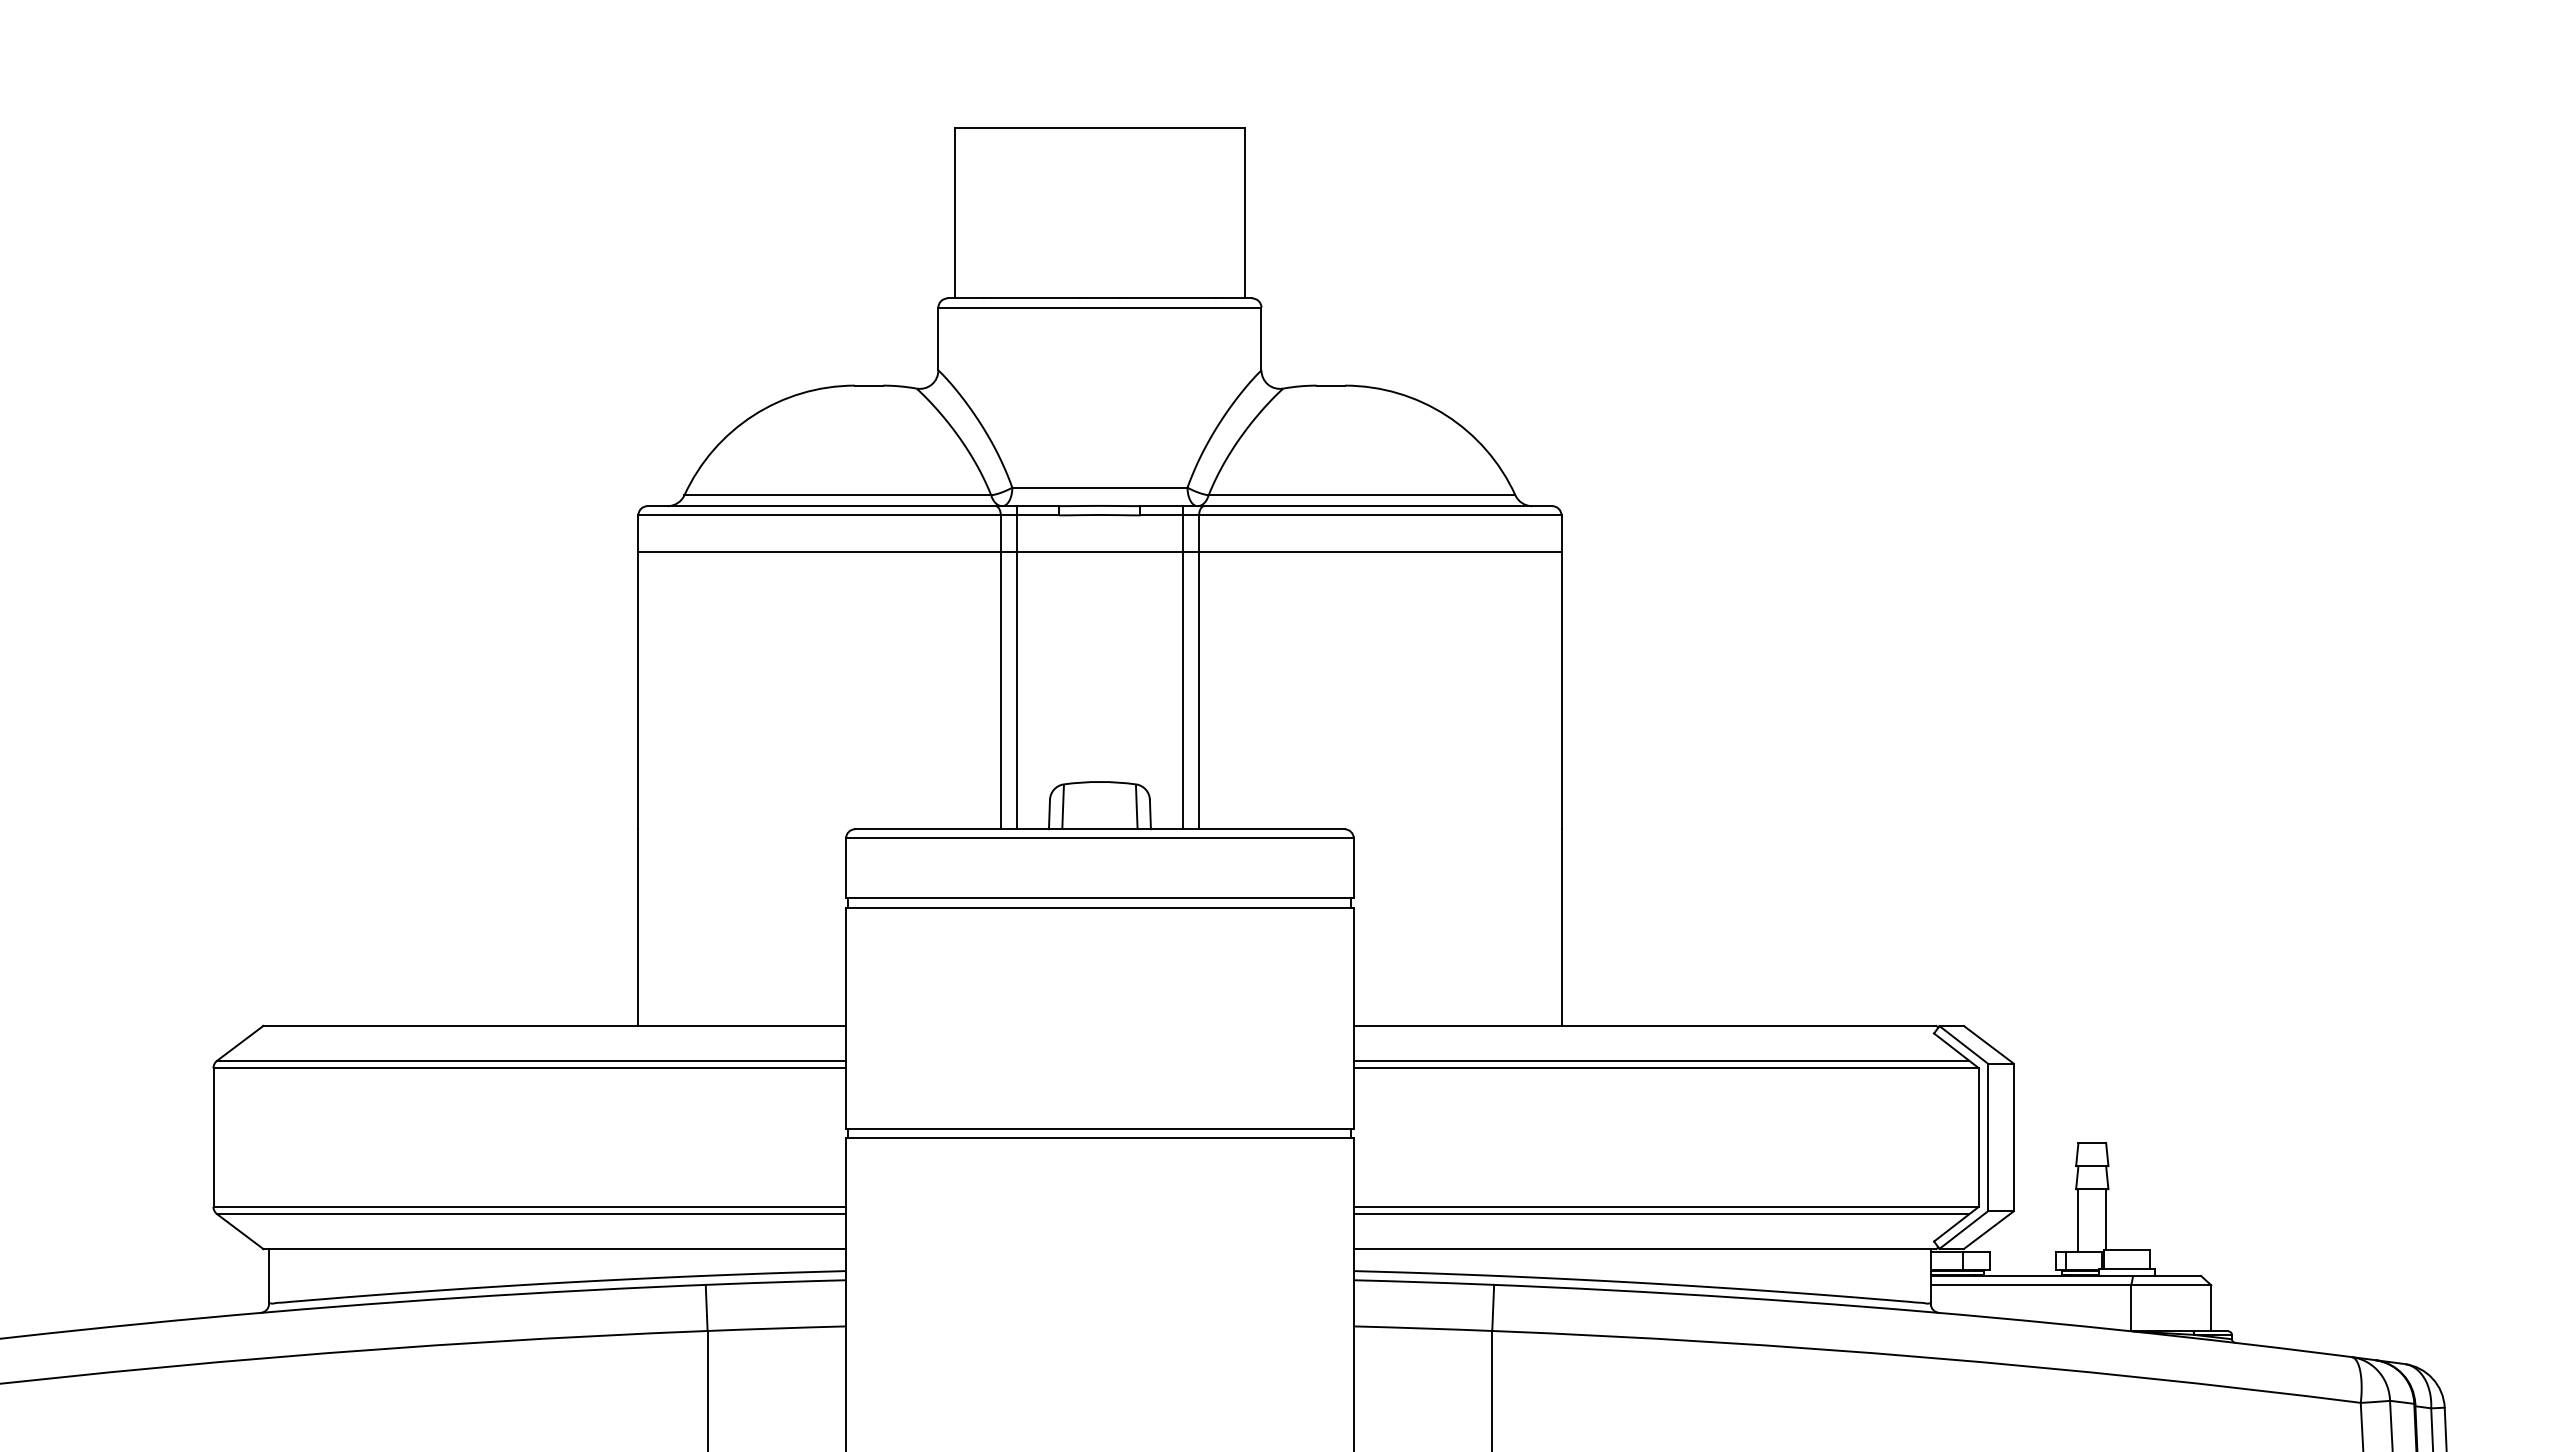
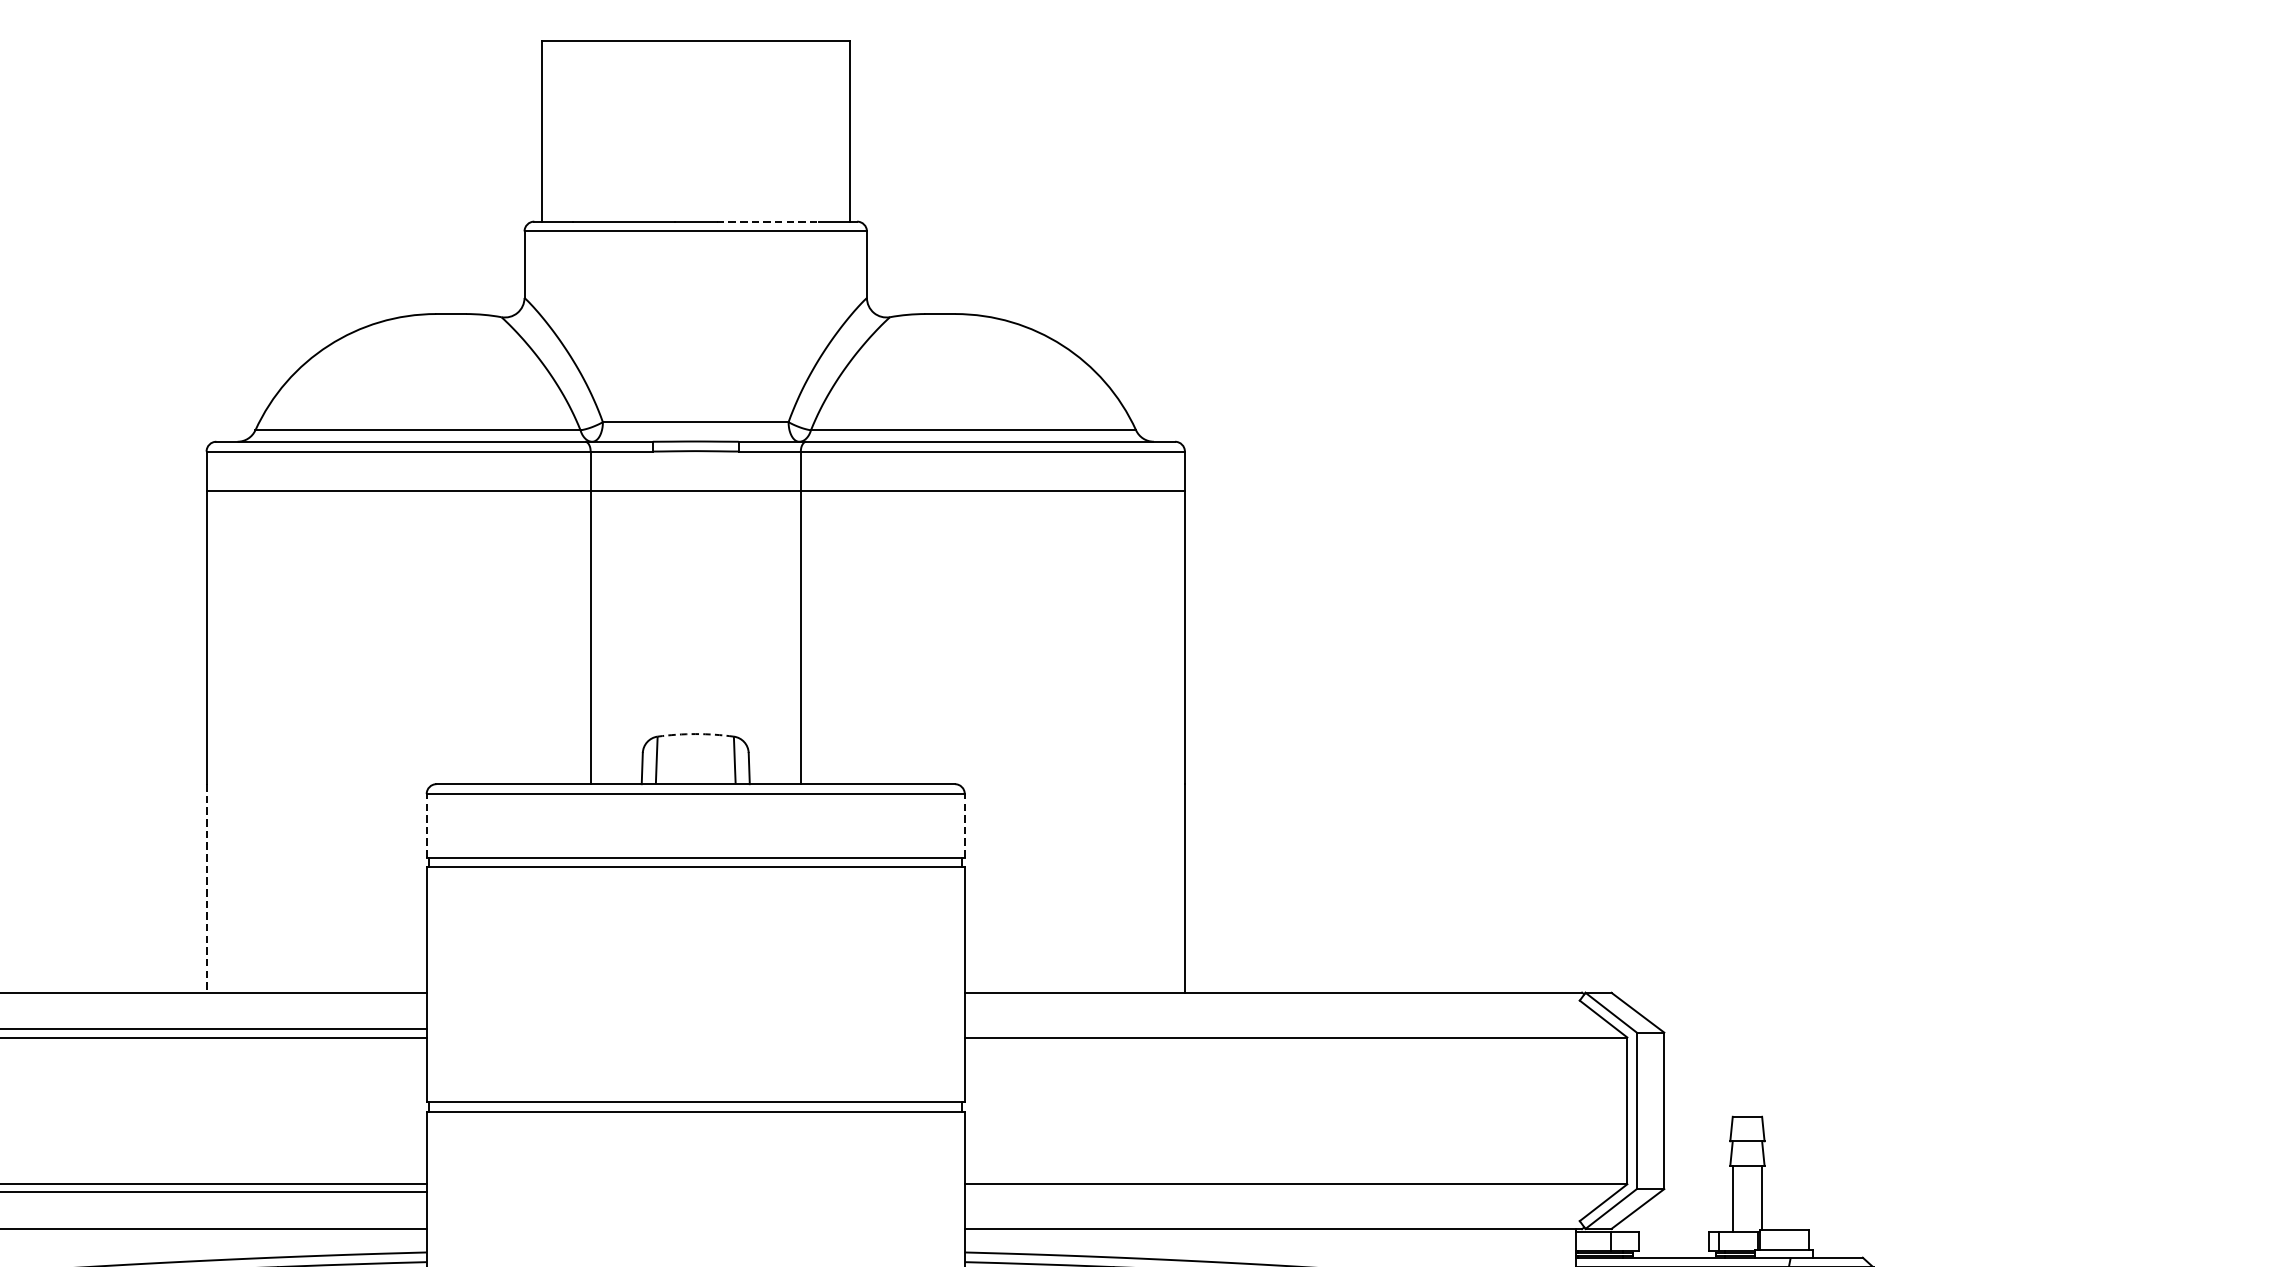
line: (1168, 298) -> (768, 221), solid -> dashed
line: (1016, 667) -> (607, 612), removed
line: (1183, 667) -> (784, 612), removed
arc: (1099, 781) -> (695, 733), solid -> dashed
line: (846, 867) -> (427, 824), solid -> dashed
line: (1353, 867) -> (964, 824), solid -> dashed
line: (638, 928) -> (206, 889), solid -> dashed
line: (1661, 1060) -> (1290, 1029), removed
line: (1661, 1214) -> (1290, 1192), removed

